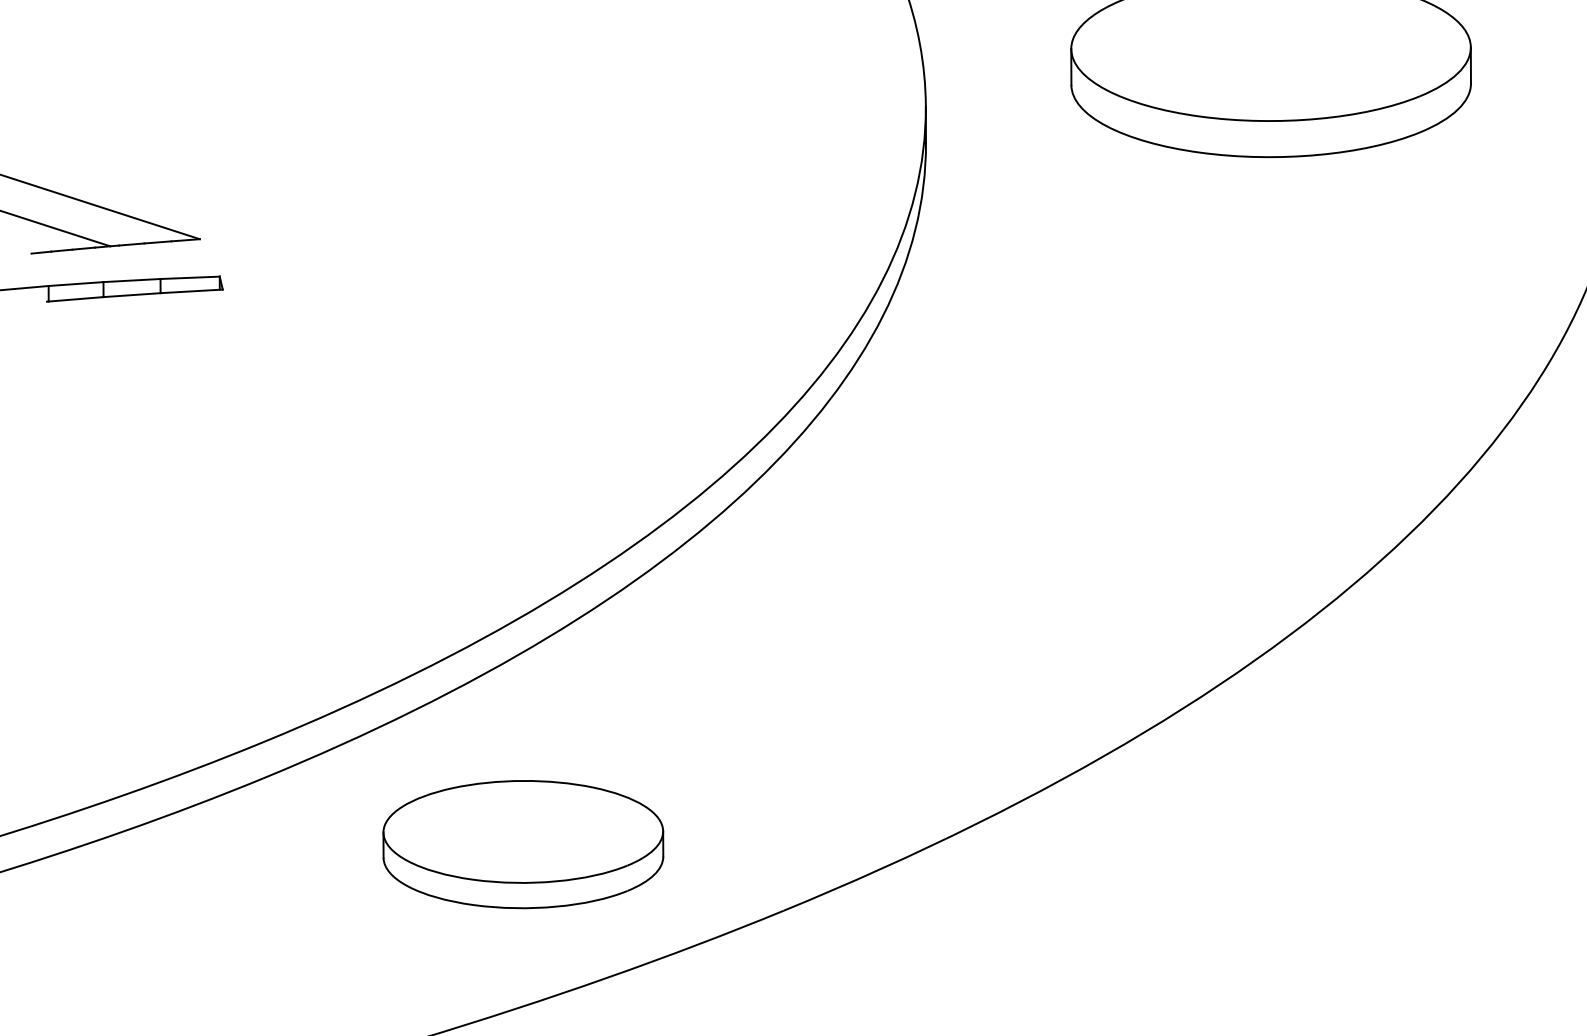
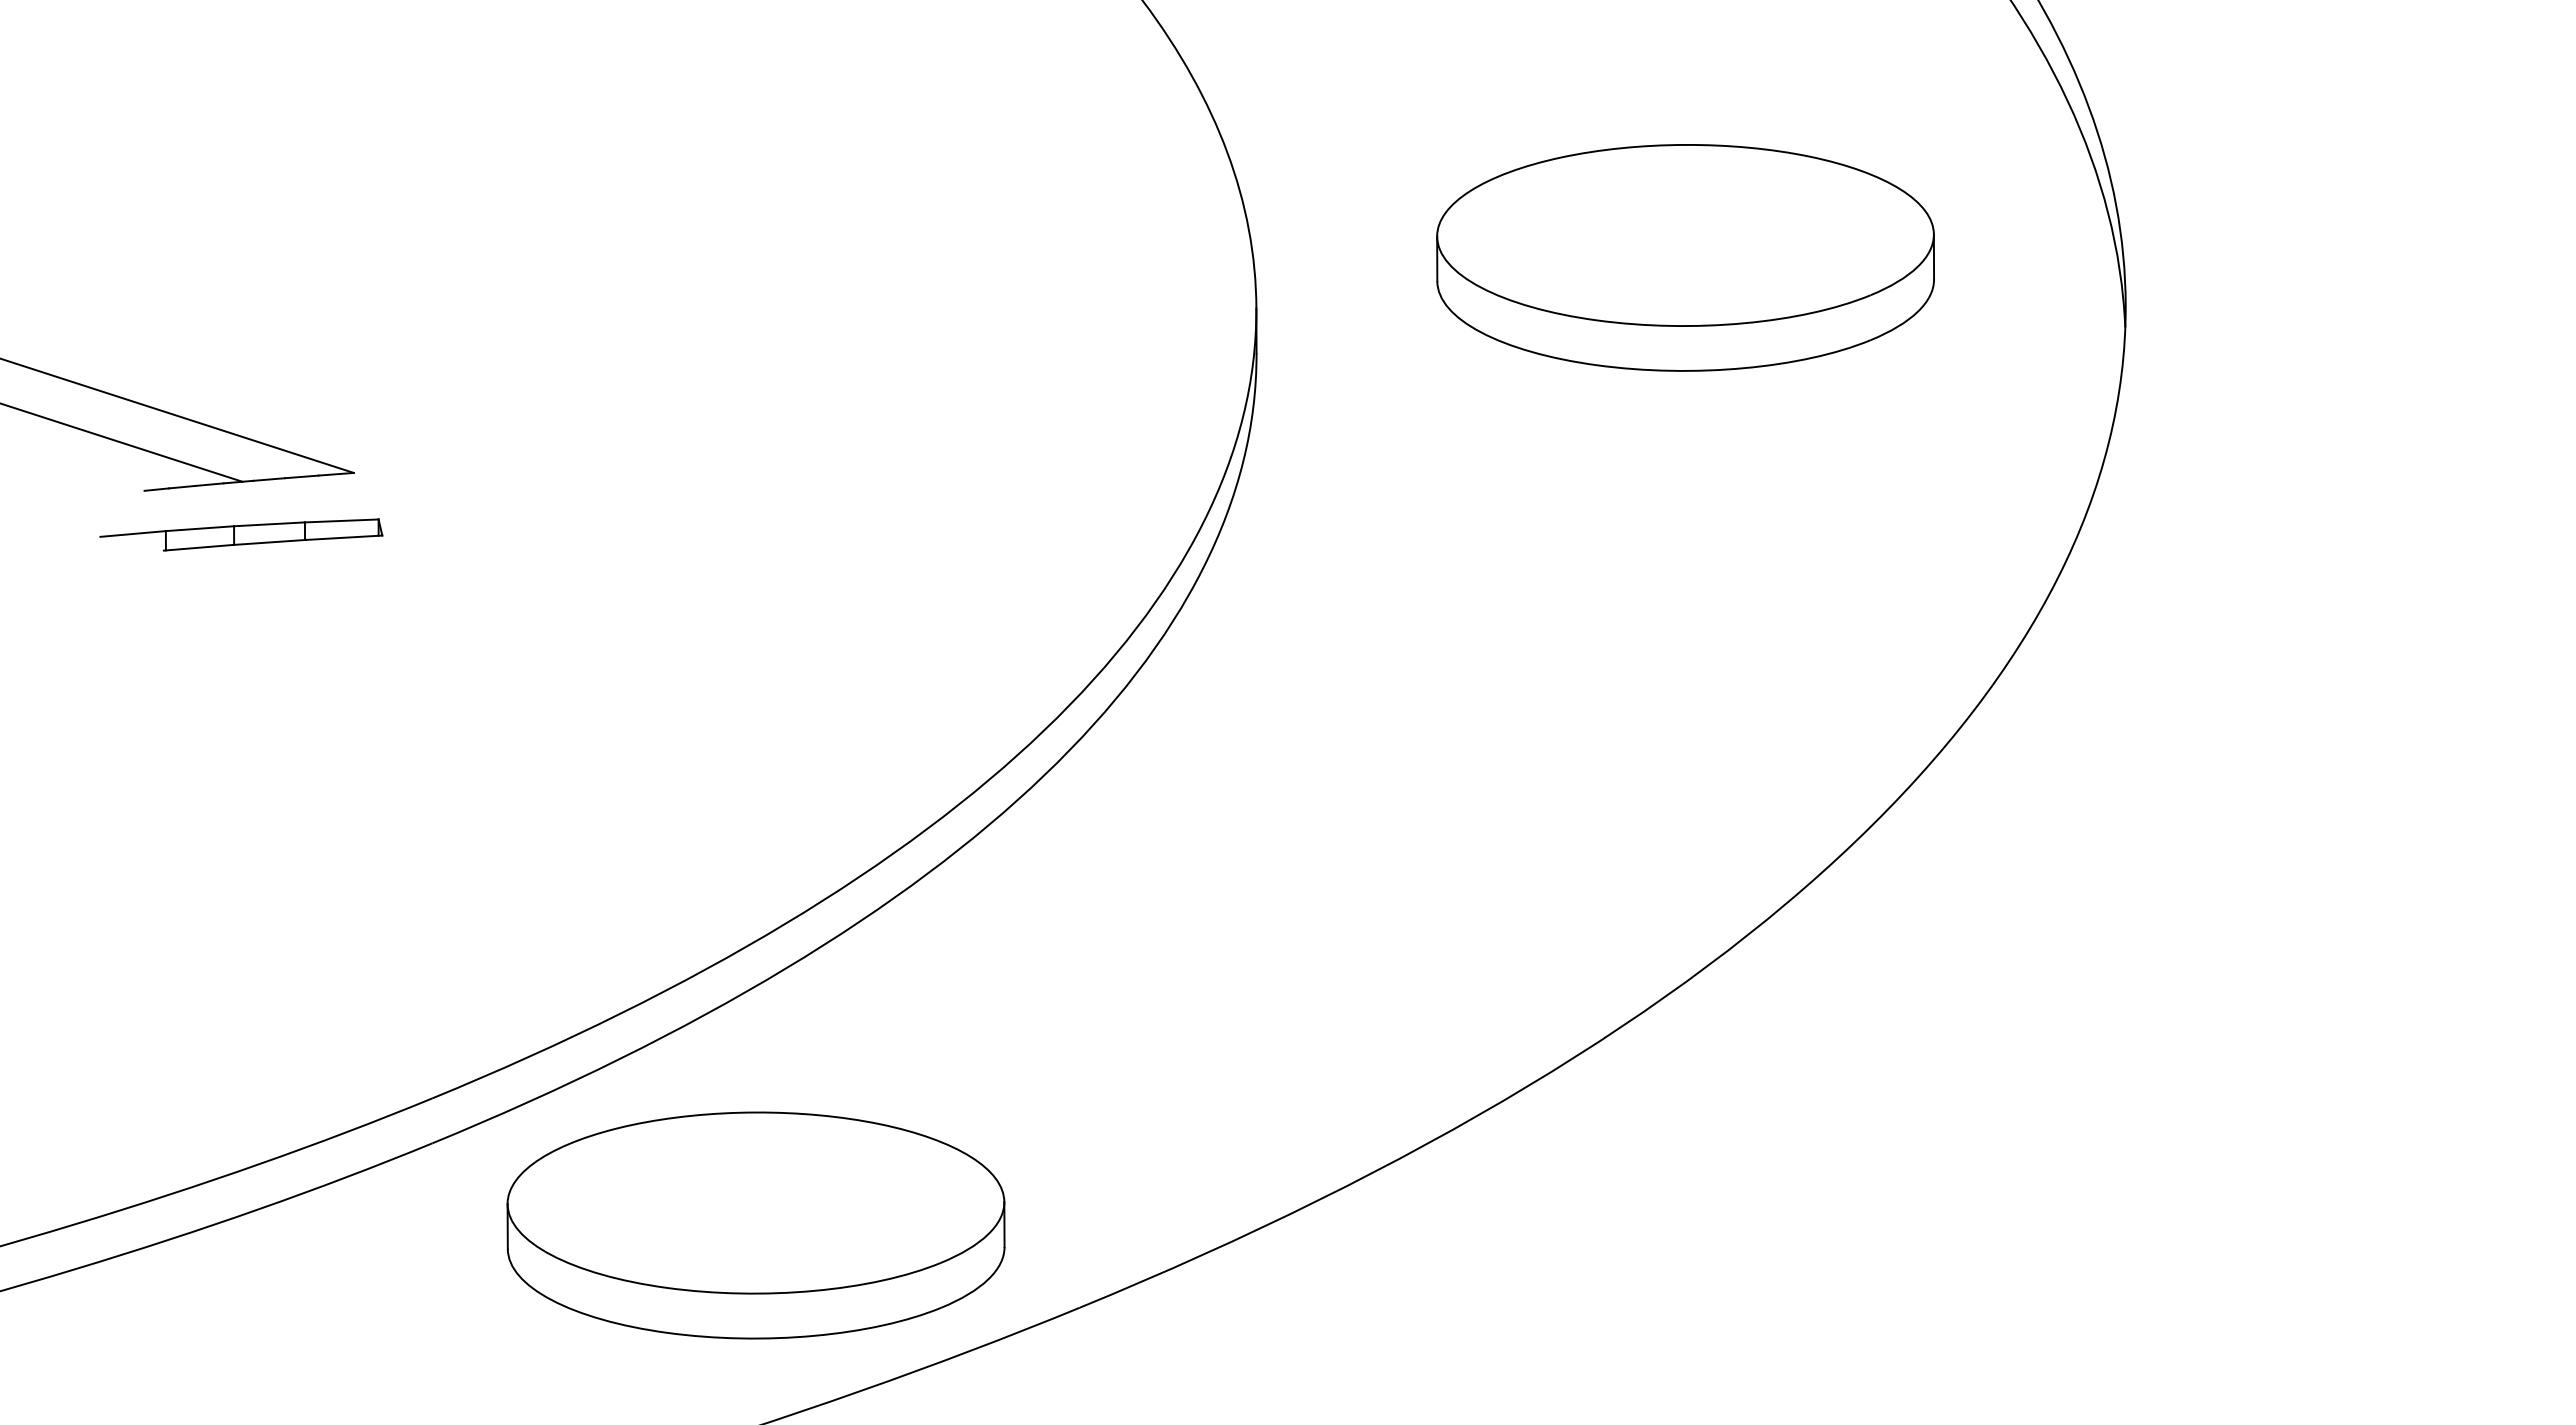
part: (522, 844) -> (755, 1225), size x1.43

